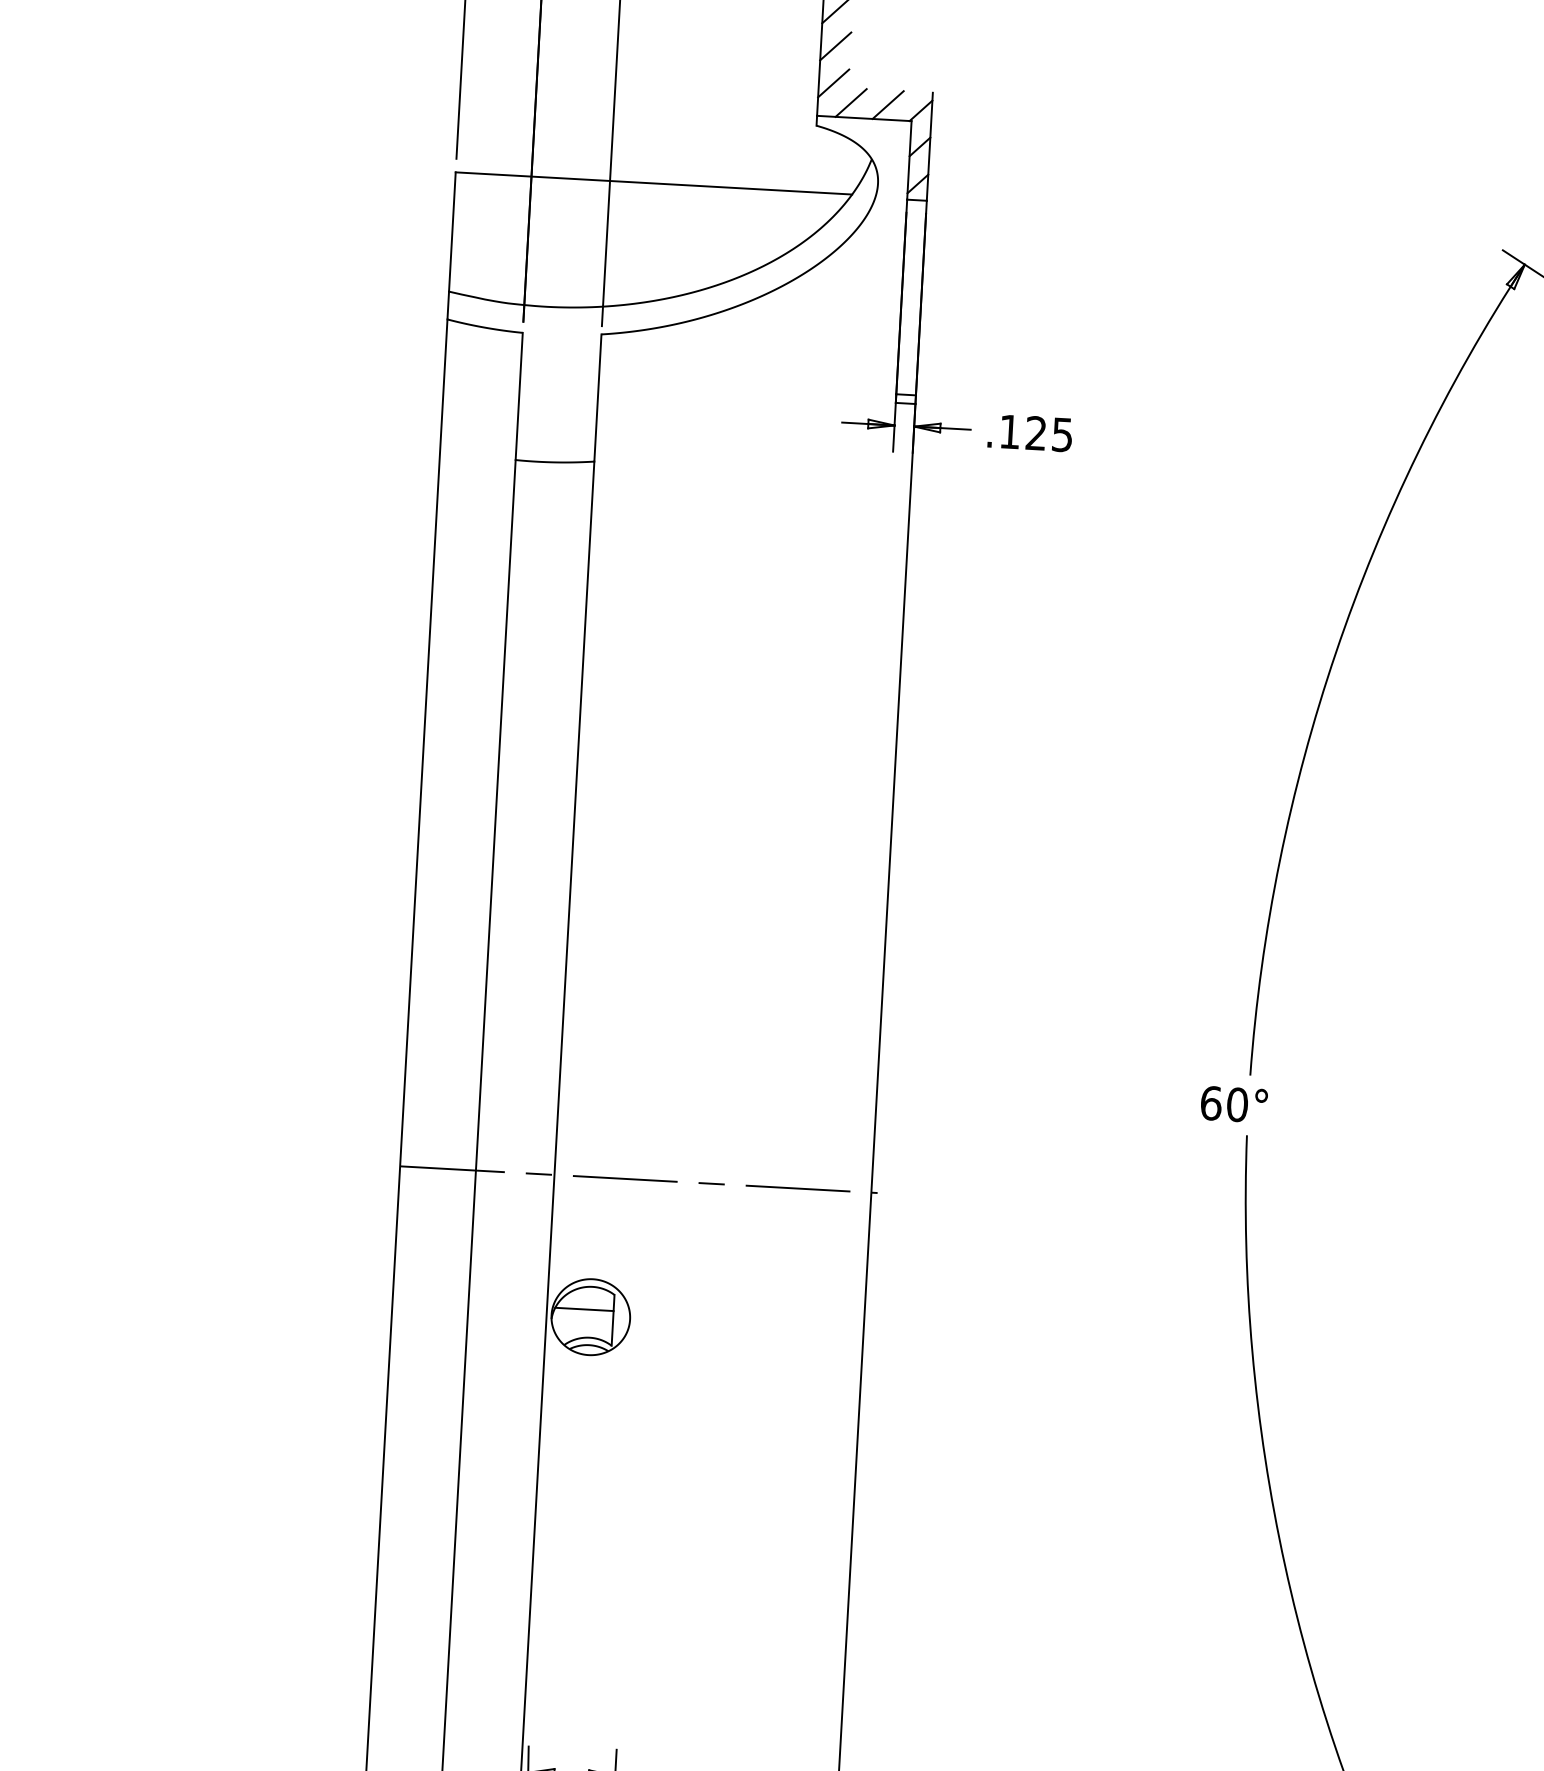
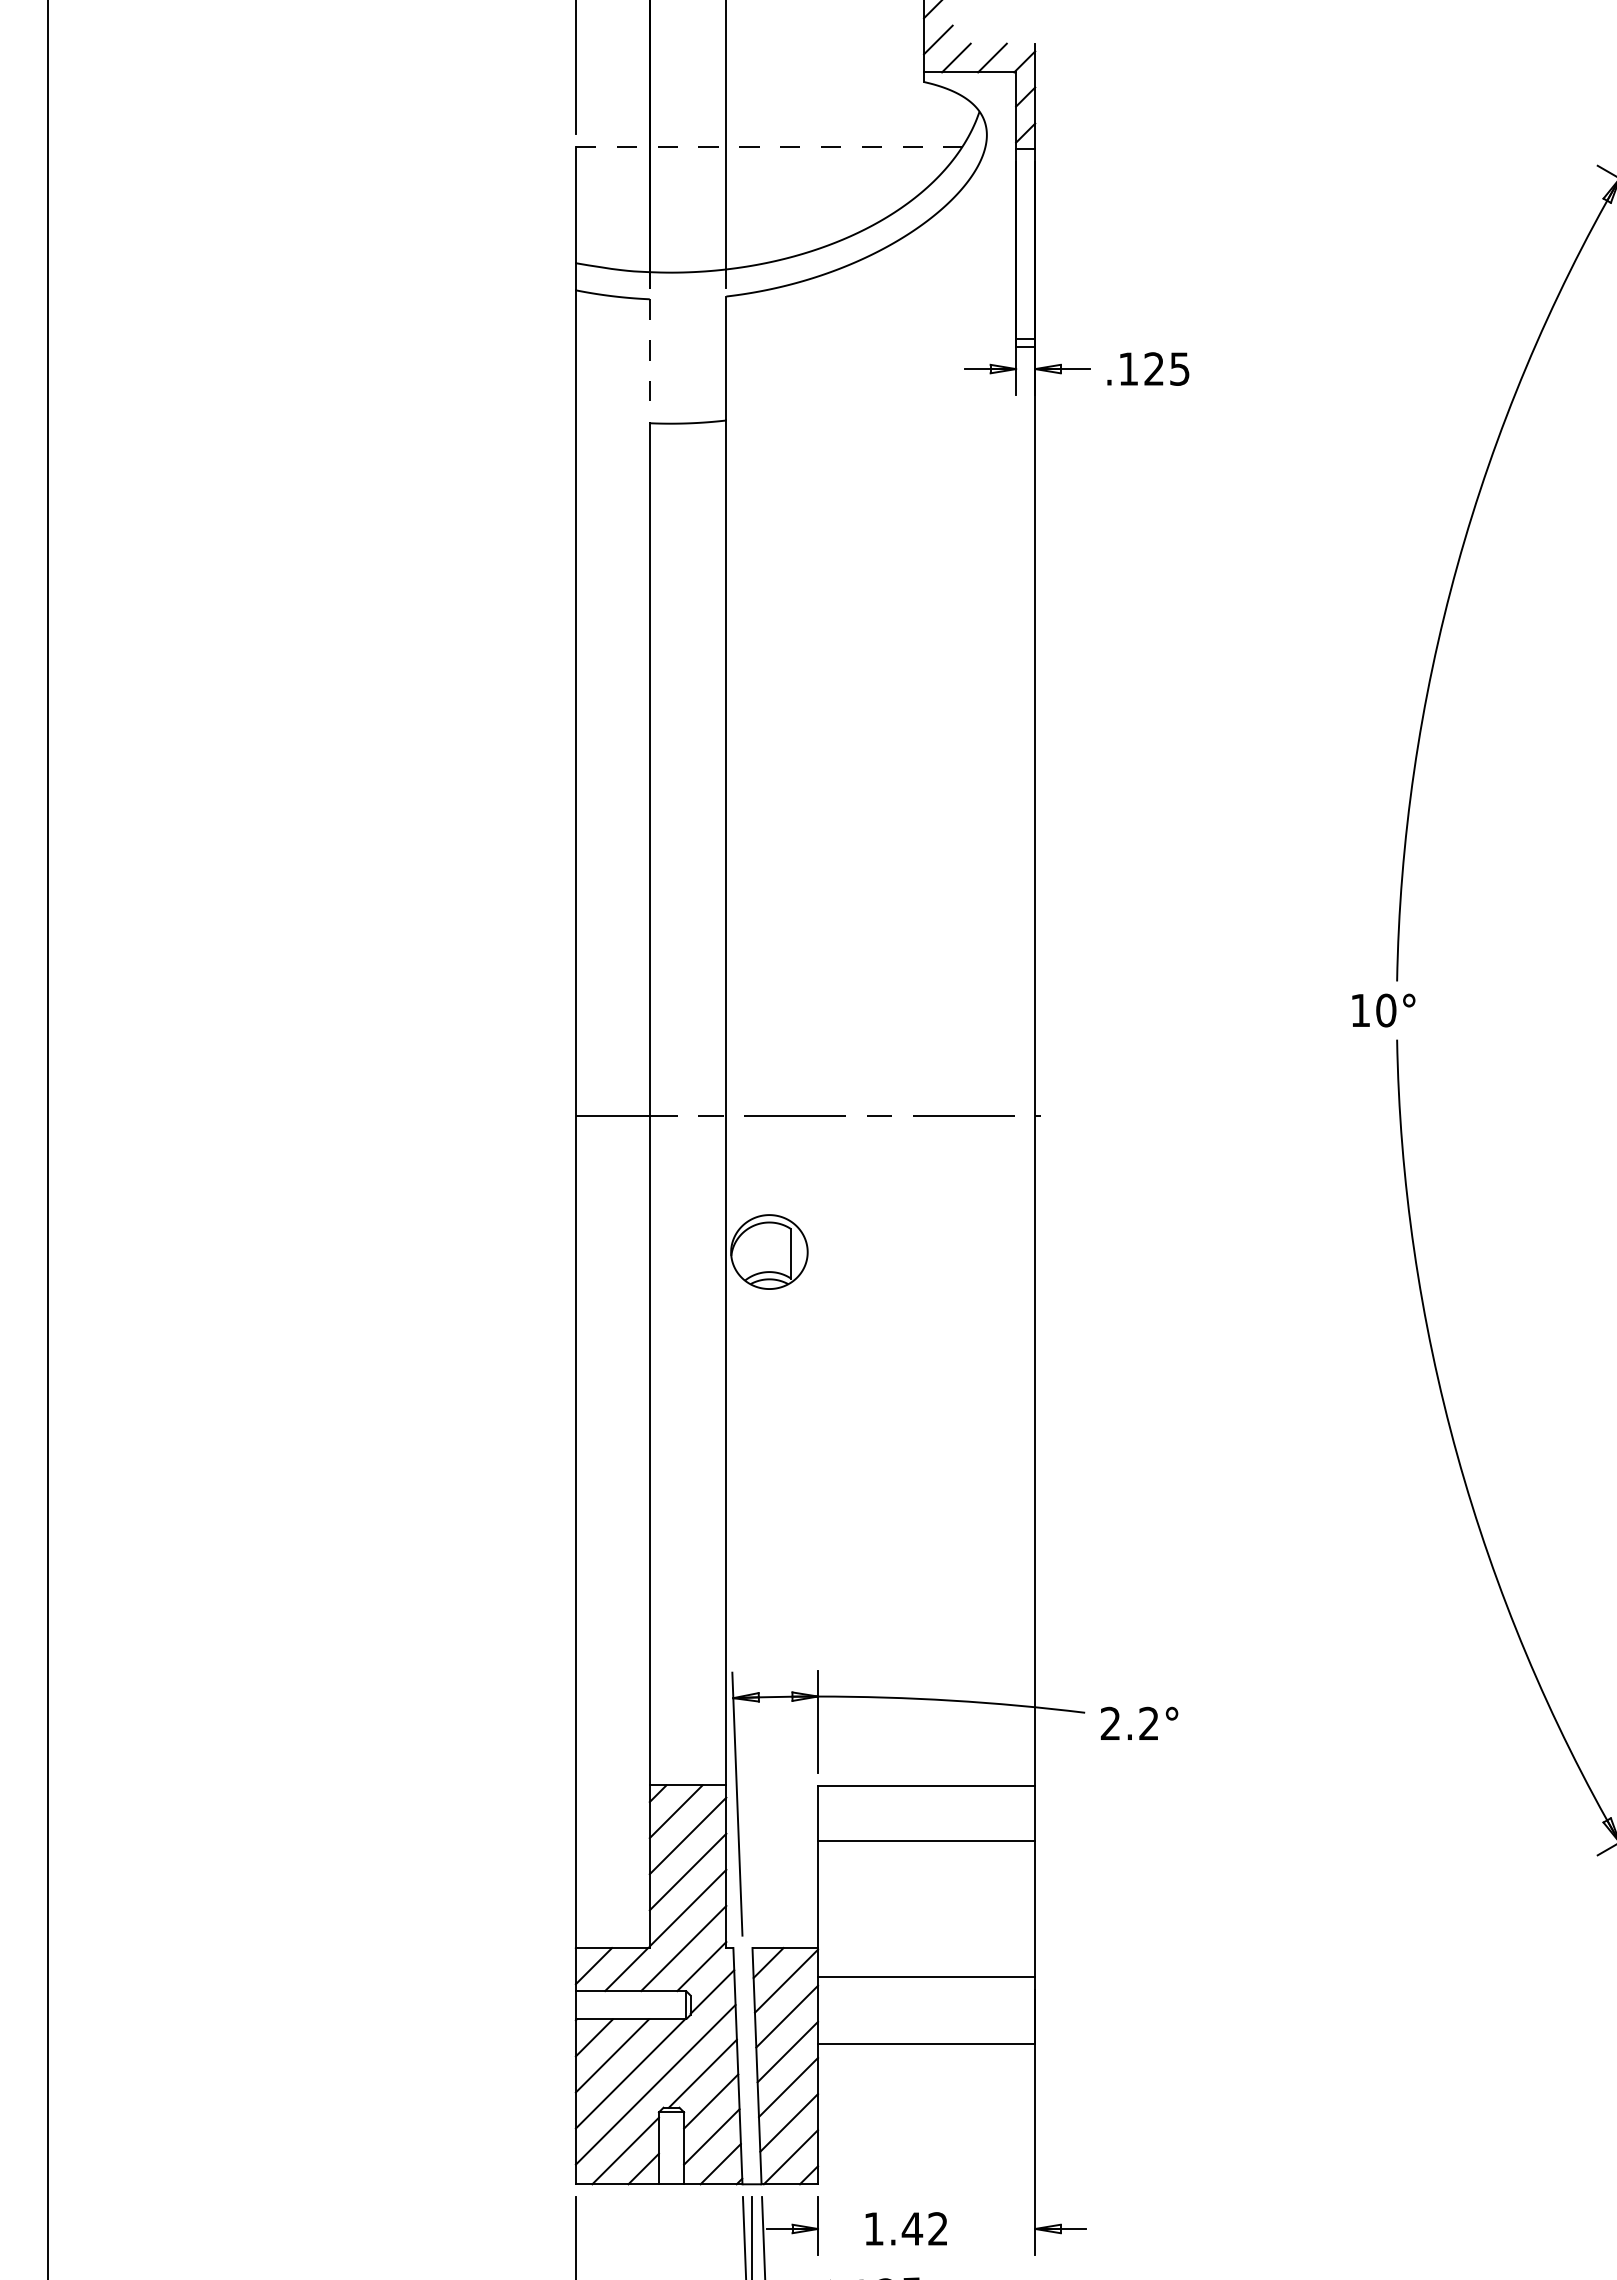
line: (654, 182) -> (769, 146), solid -> dashed
line: (518, 396) -> (649, 361), solid -> dashed
text: (1211, 1103) -> (1360, 1010), 60° -> 10°
line: (584, 1309) -> (762, 1244), removed

